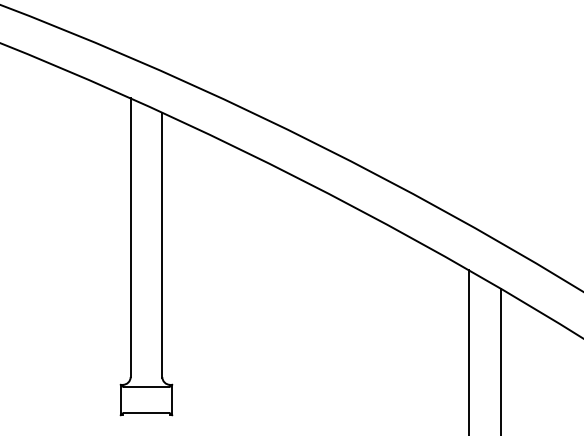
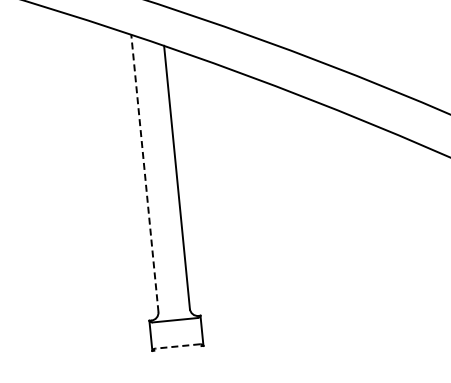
line: (130, 237) -> (144, 173), solid -> dashed
line: (146, 413) -> (177, 346), solid -> dashed

